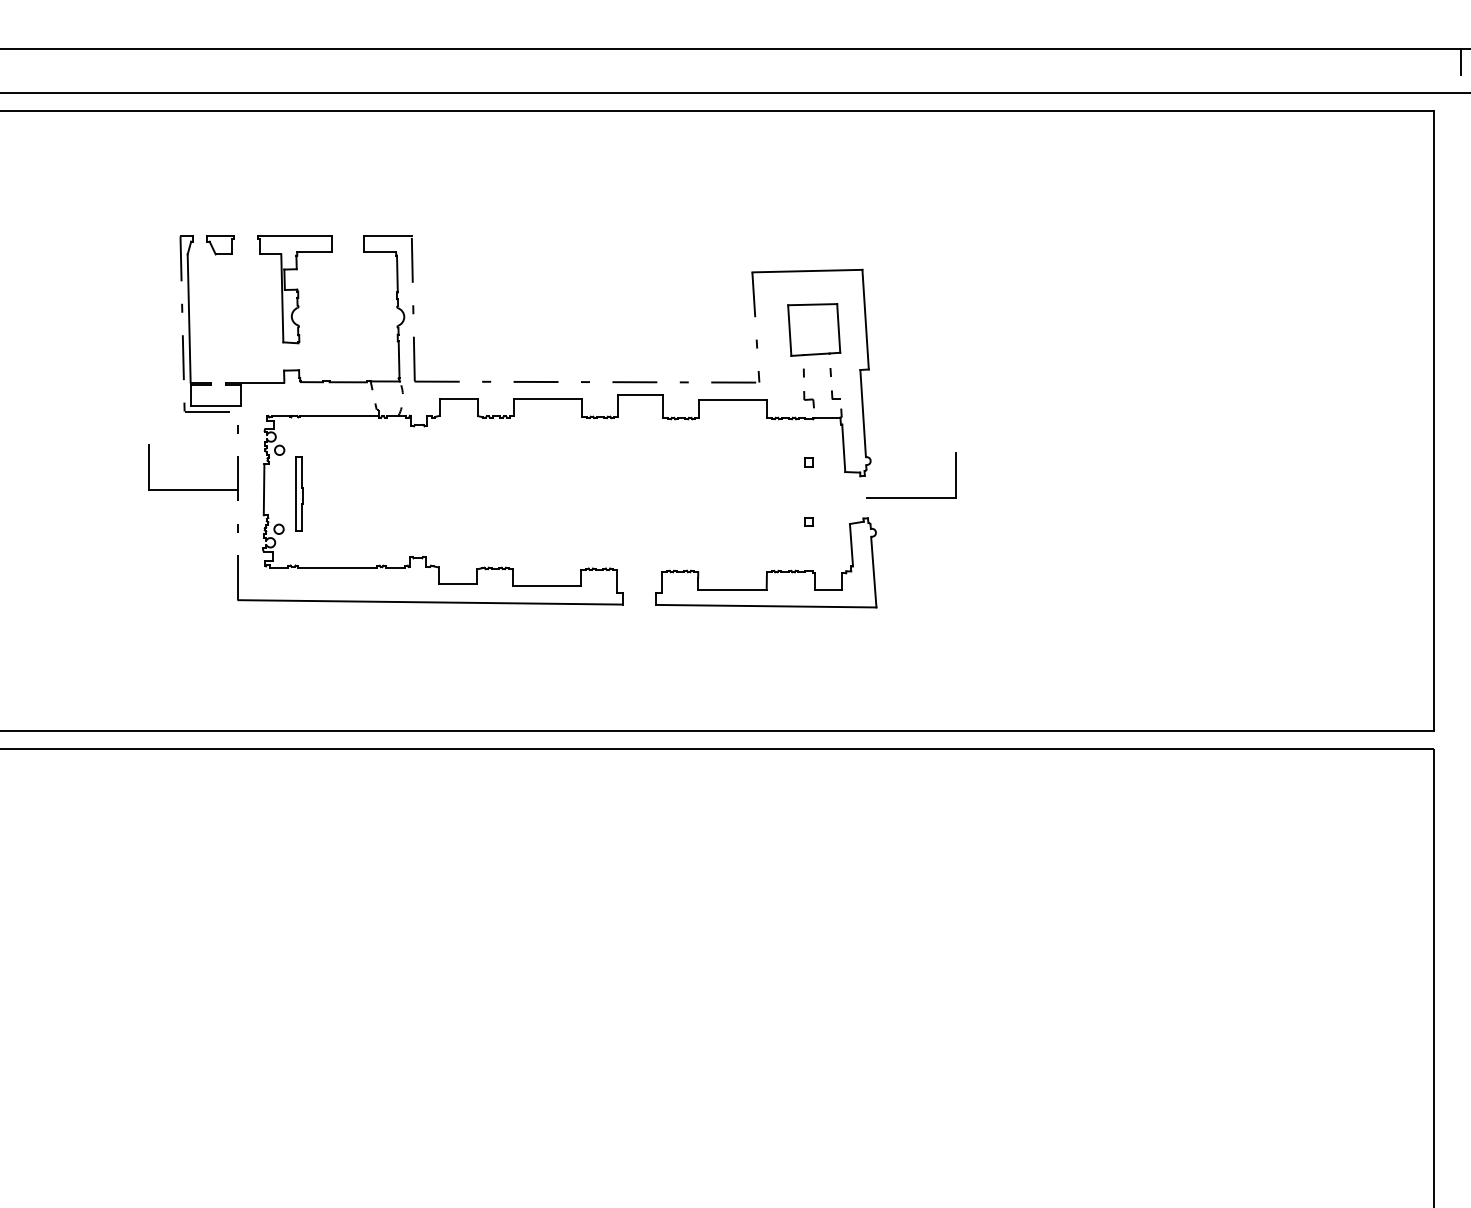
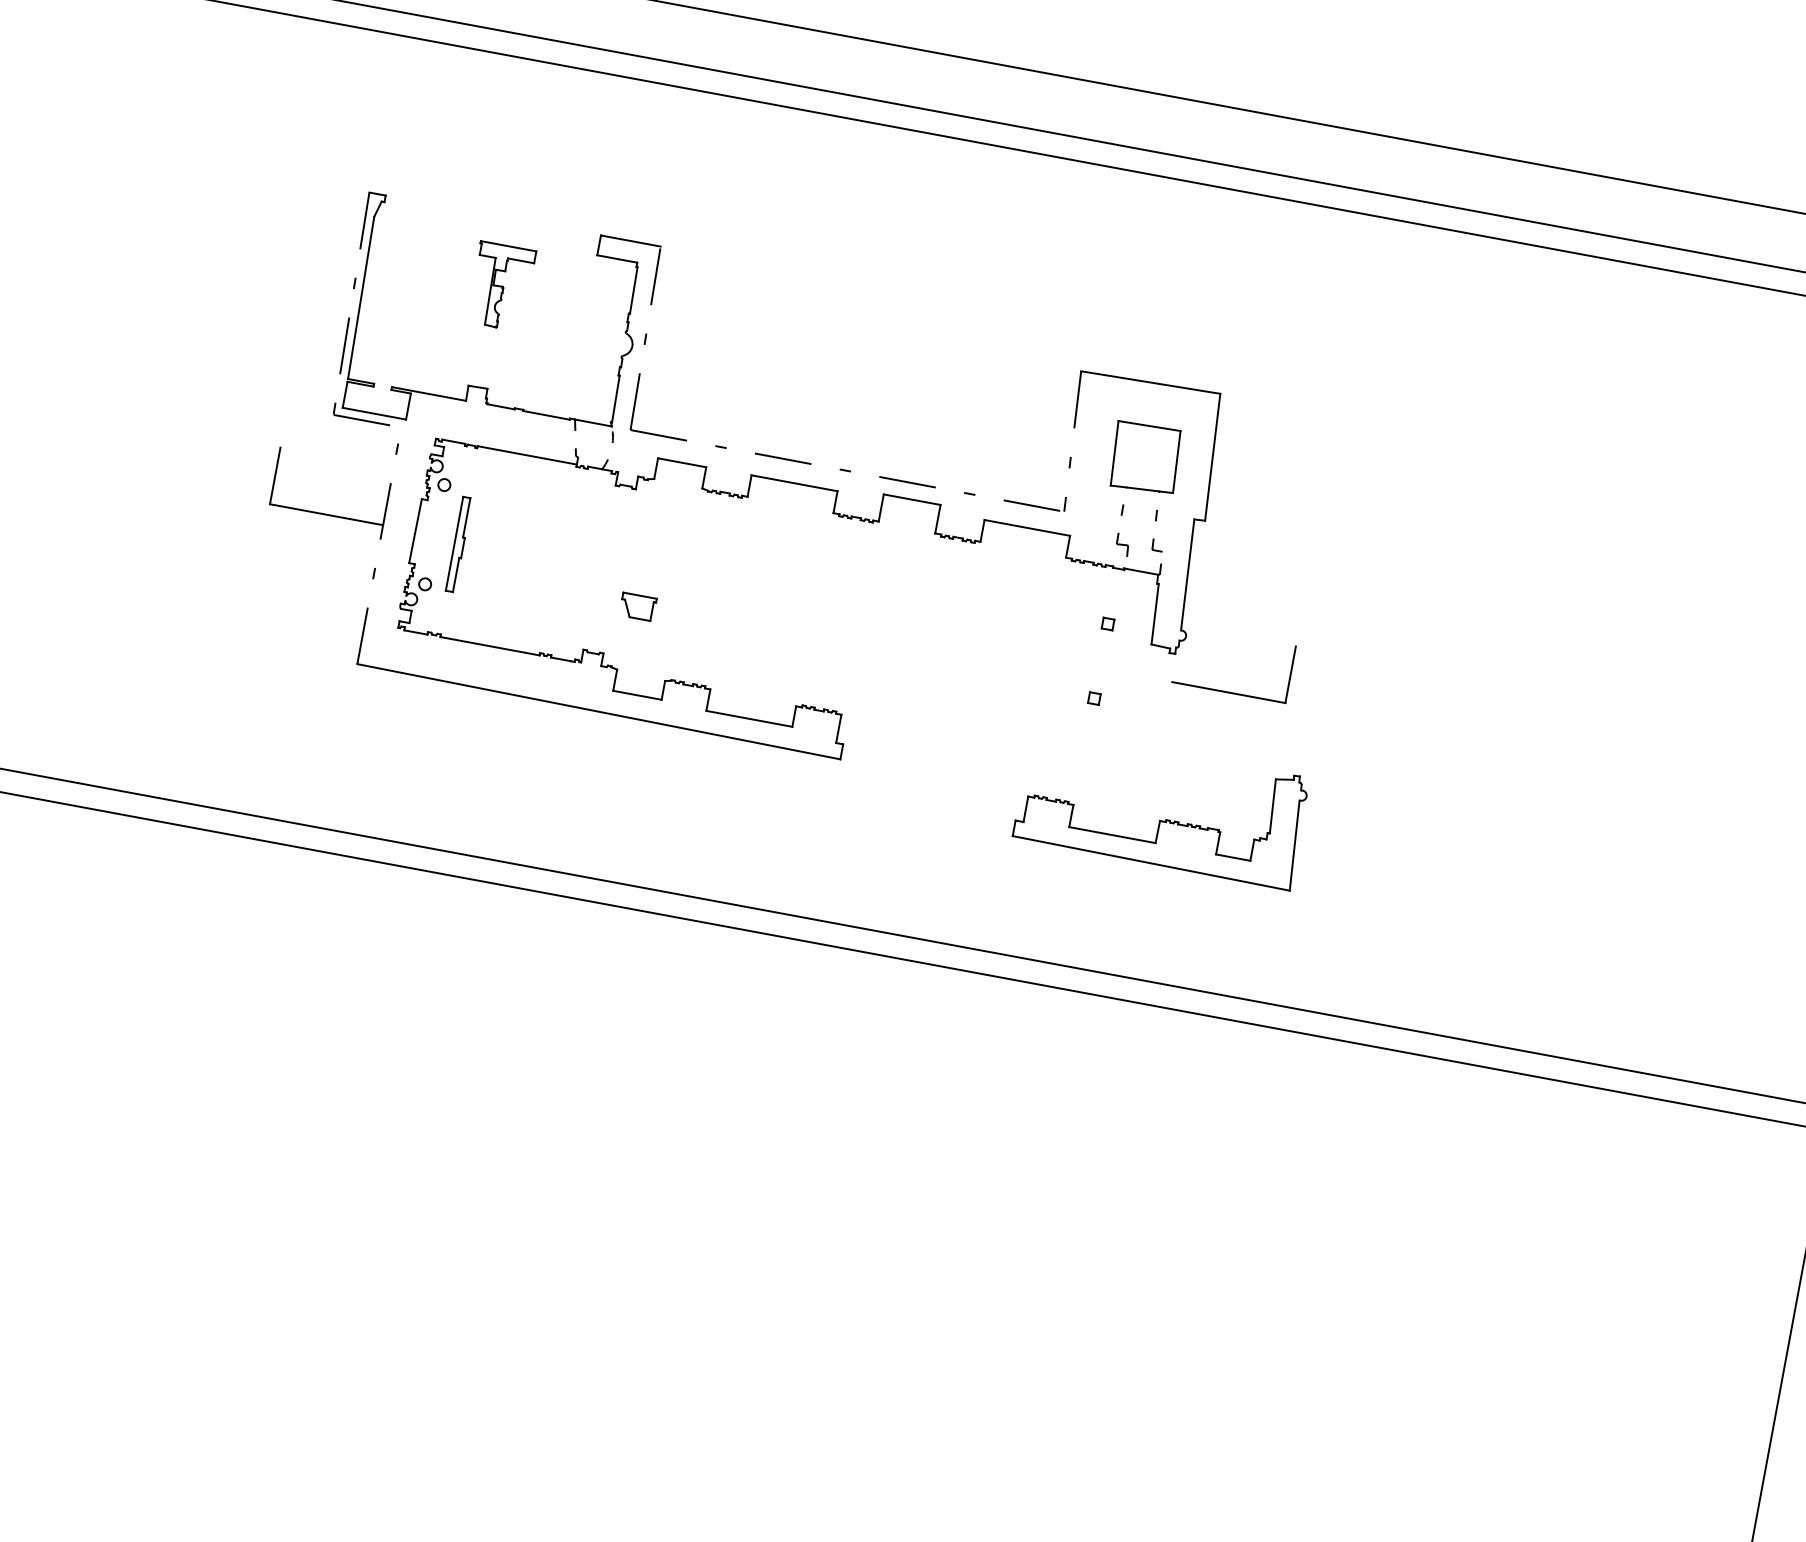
part: (220, 245) -> (637, 607), moved
part: (294, 289) -> (500, 285), size x0.6
part: (766, 571) -> (1159, 819), moved

